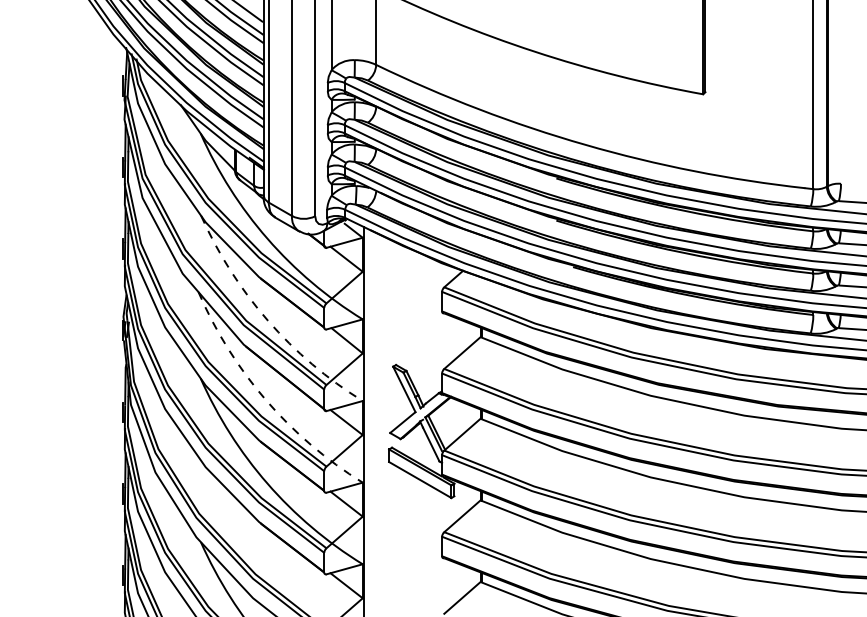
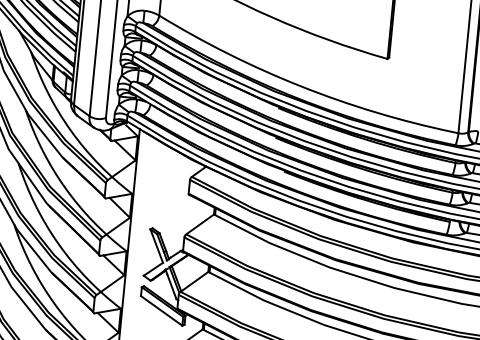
arc: (267, 320) -> (65, 188), dashed -> solid
arc: (265, 400) -> (58, 244), dashed -> solid

